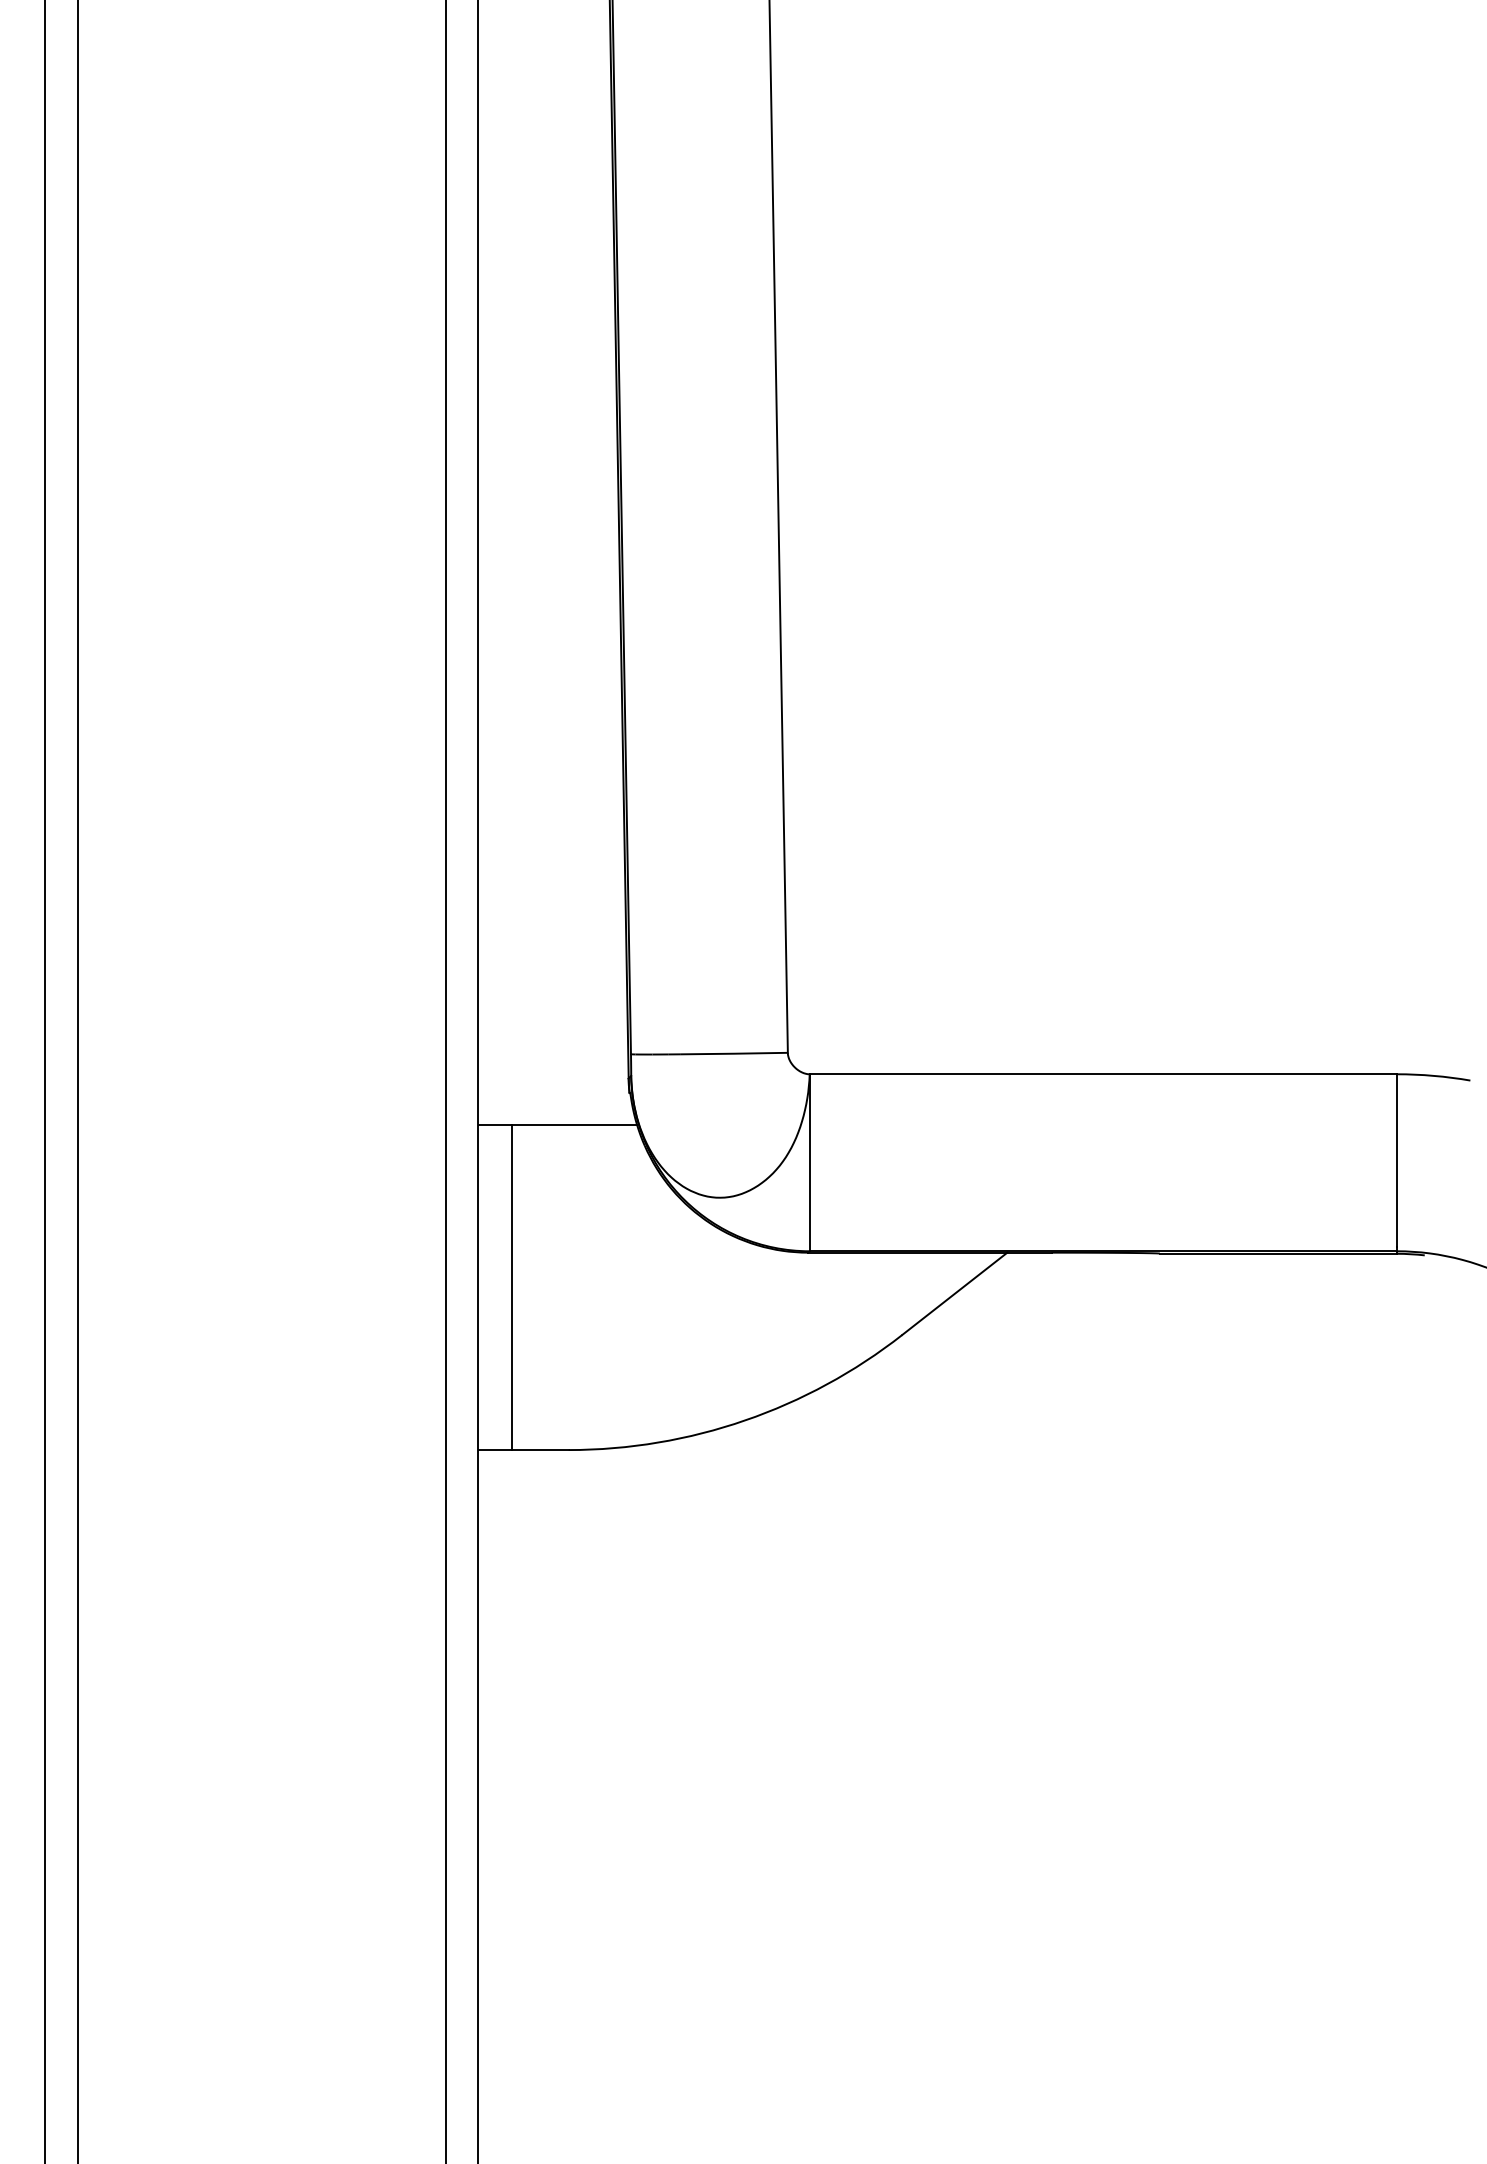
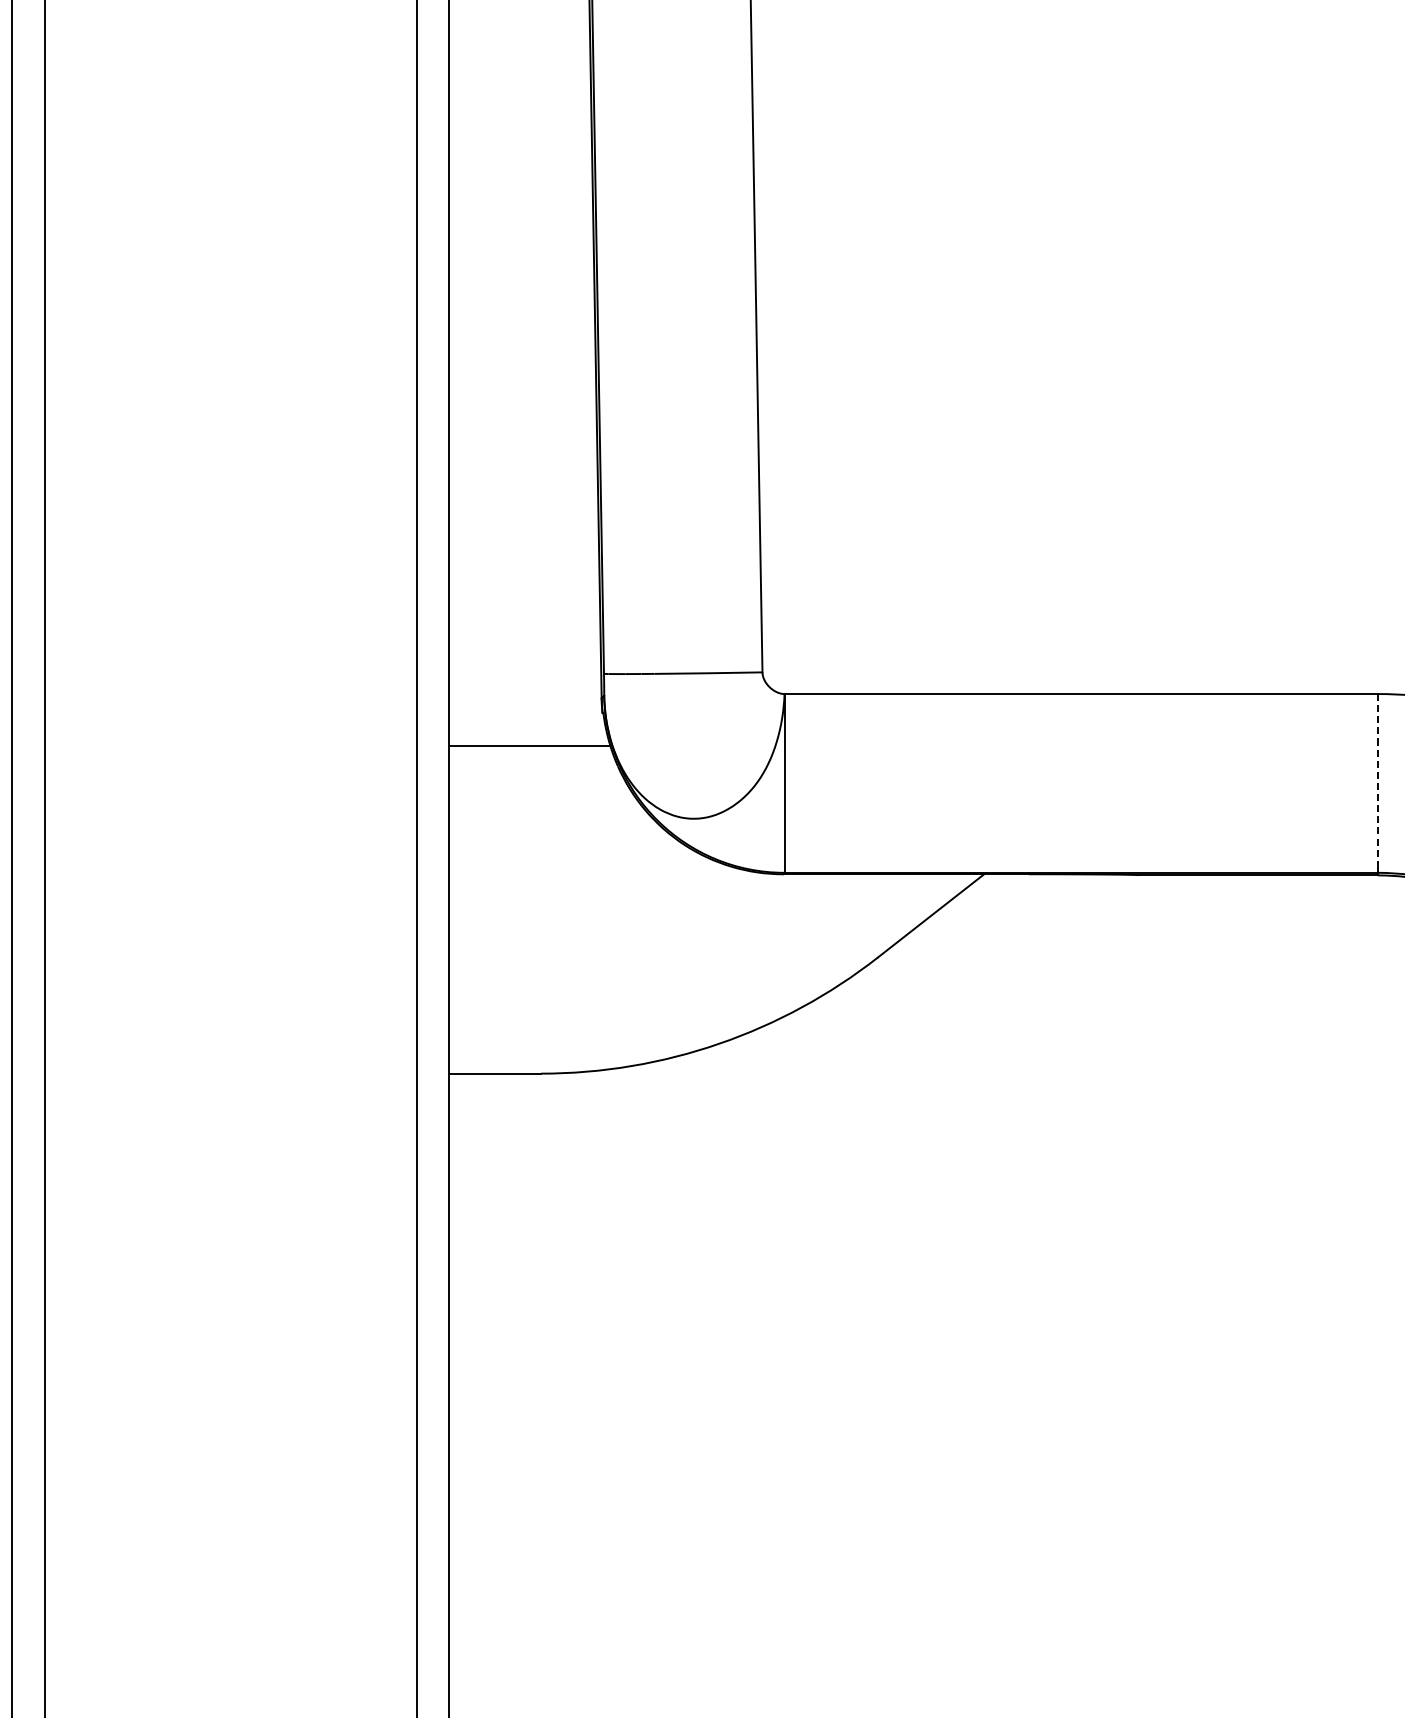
line: (1396, 1160) -> (1377, 781), solid -> dashed
line: (511, 1287) -> (483, 909), removed

